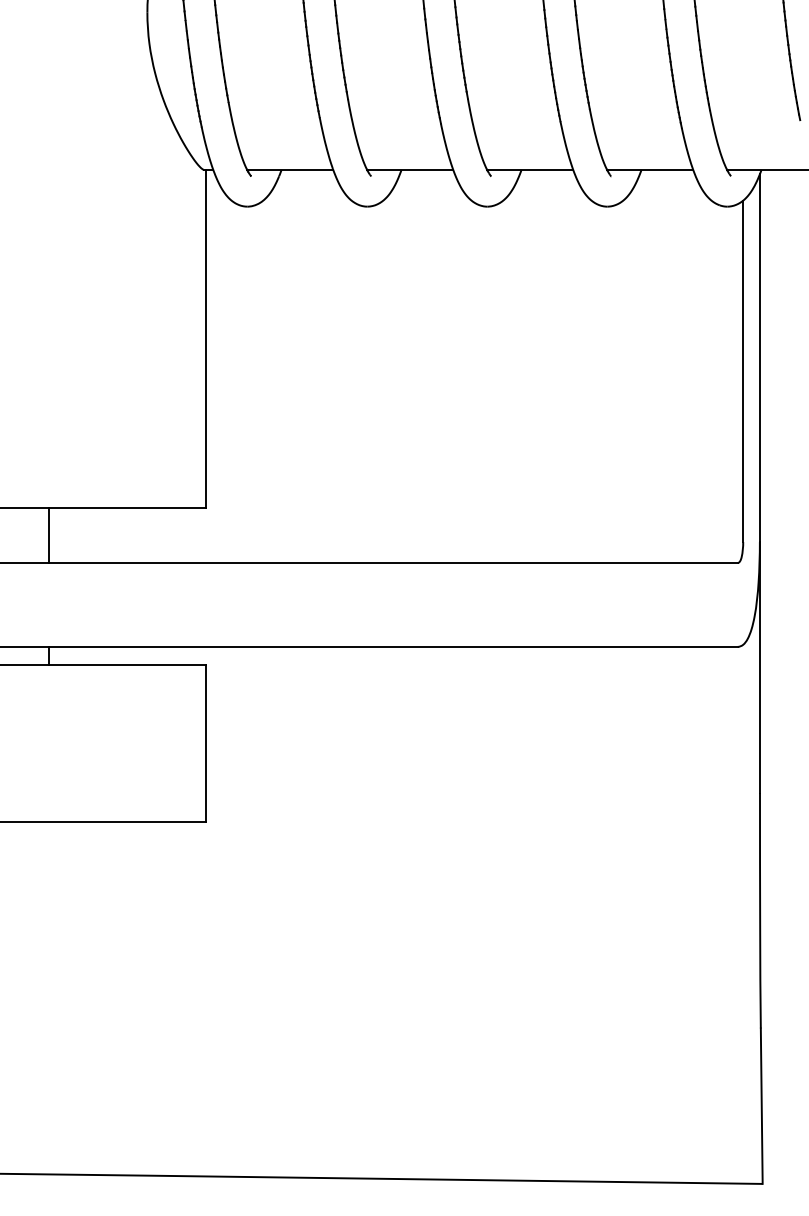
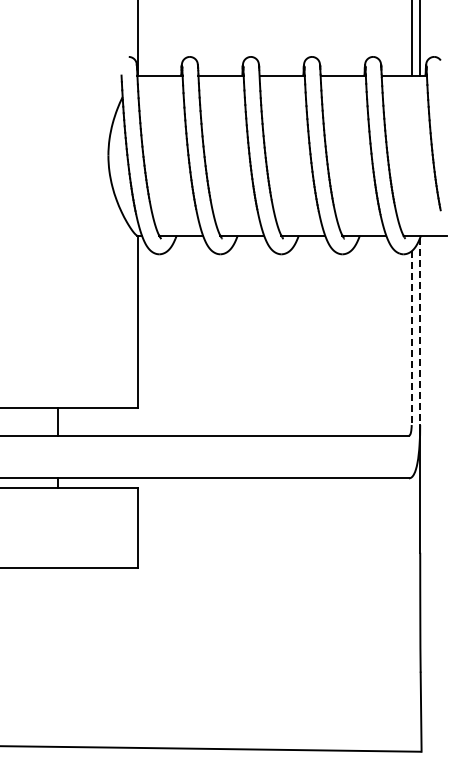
line: (760, 358) -> (420, 331), solid -> dashed
line: (742, 372) -> (411, 338), solid -> dashed

